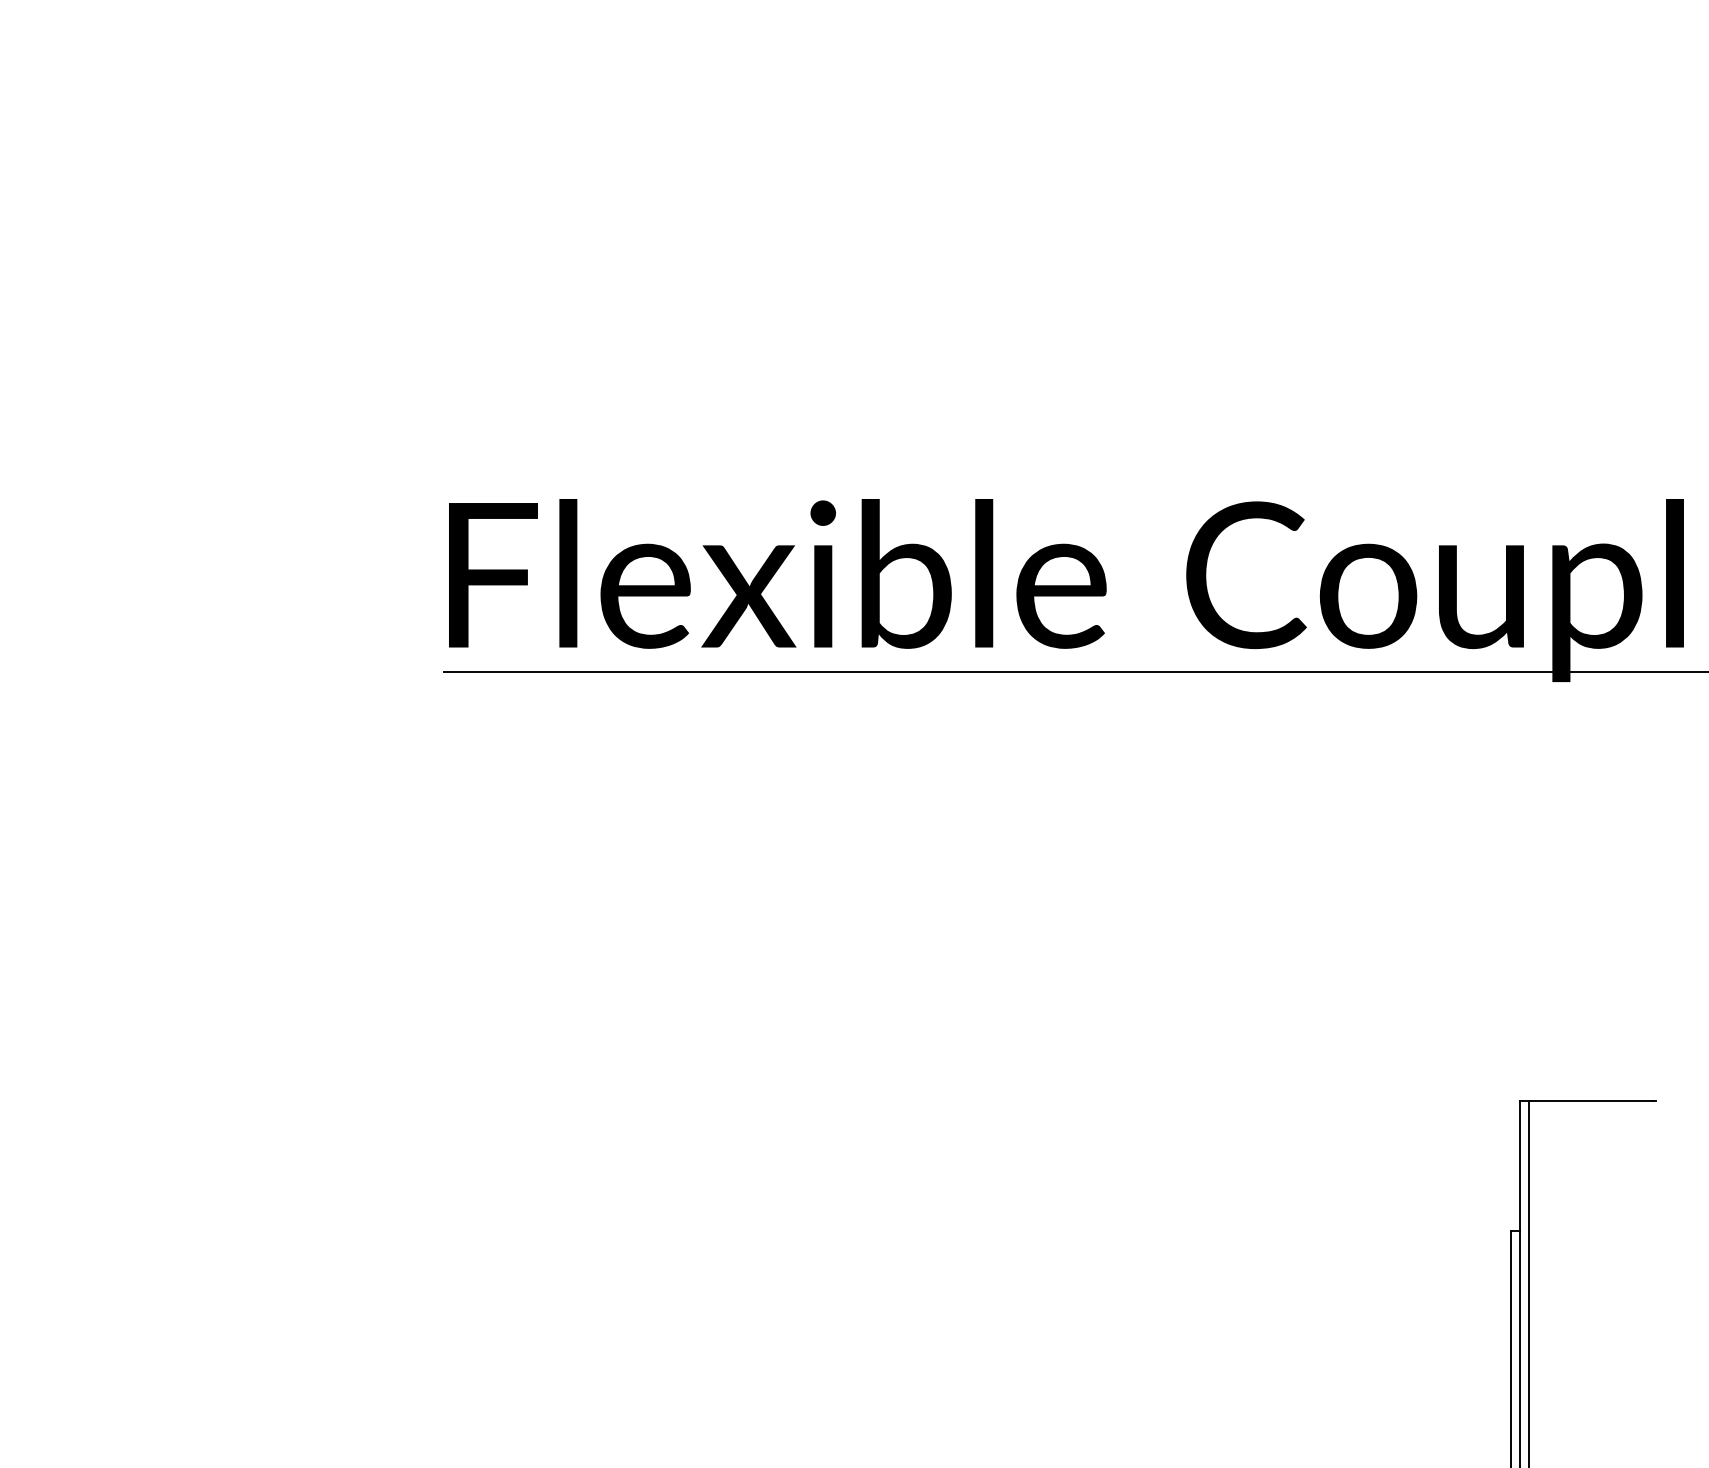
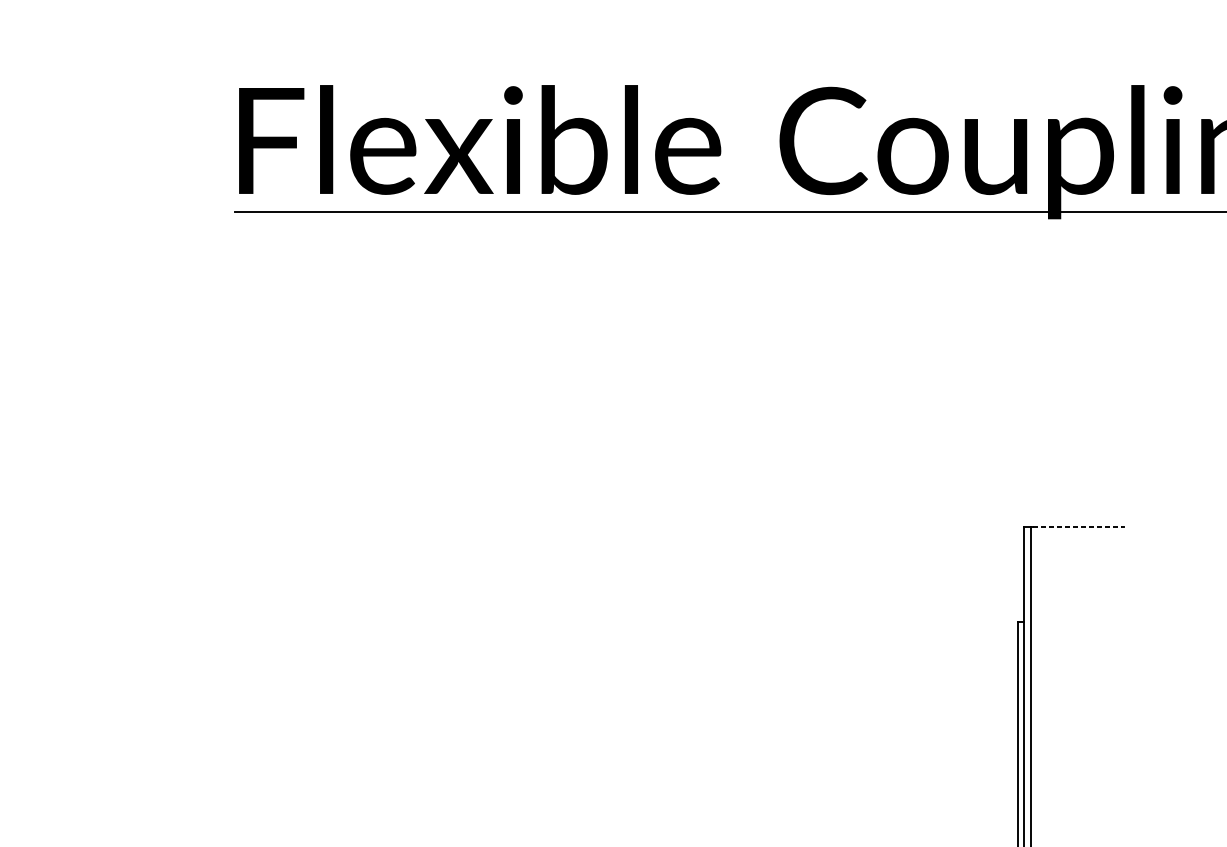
line: (1592, 1101) -> (1077, 526), solid -> dashed

